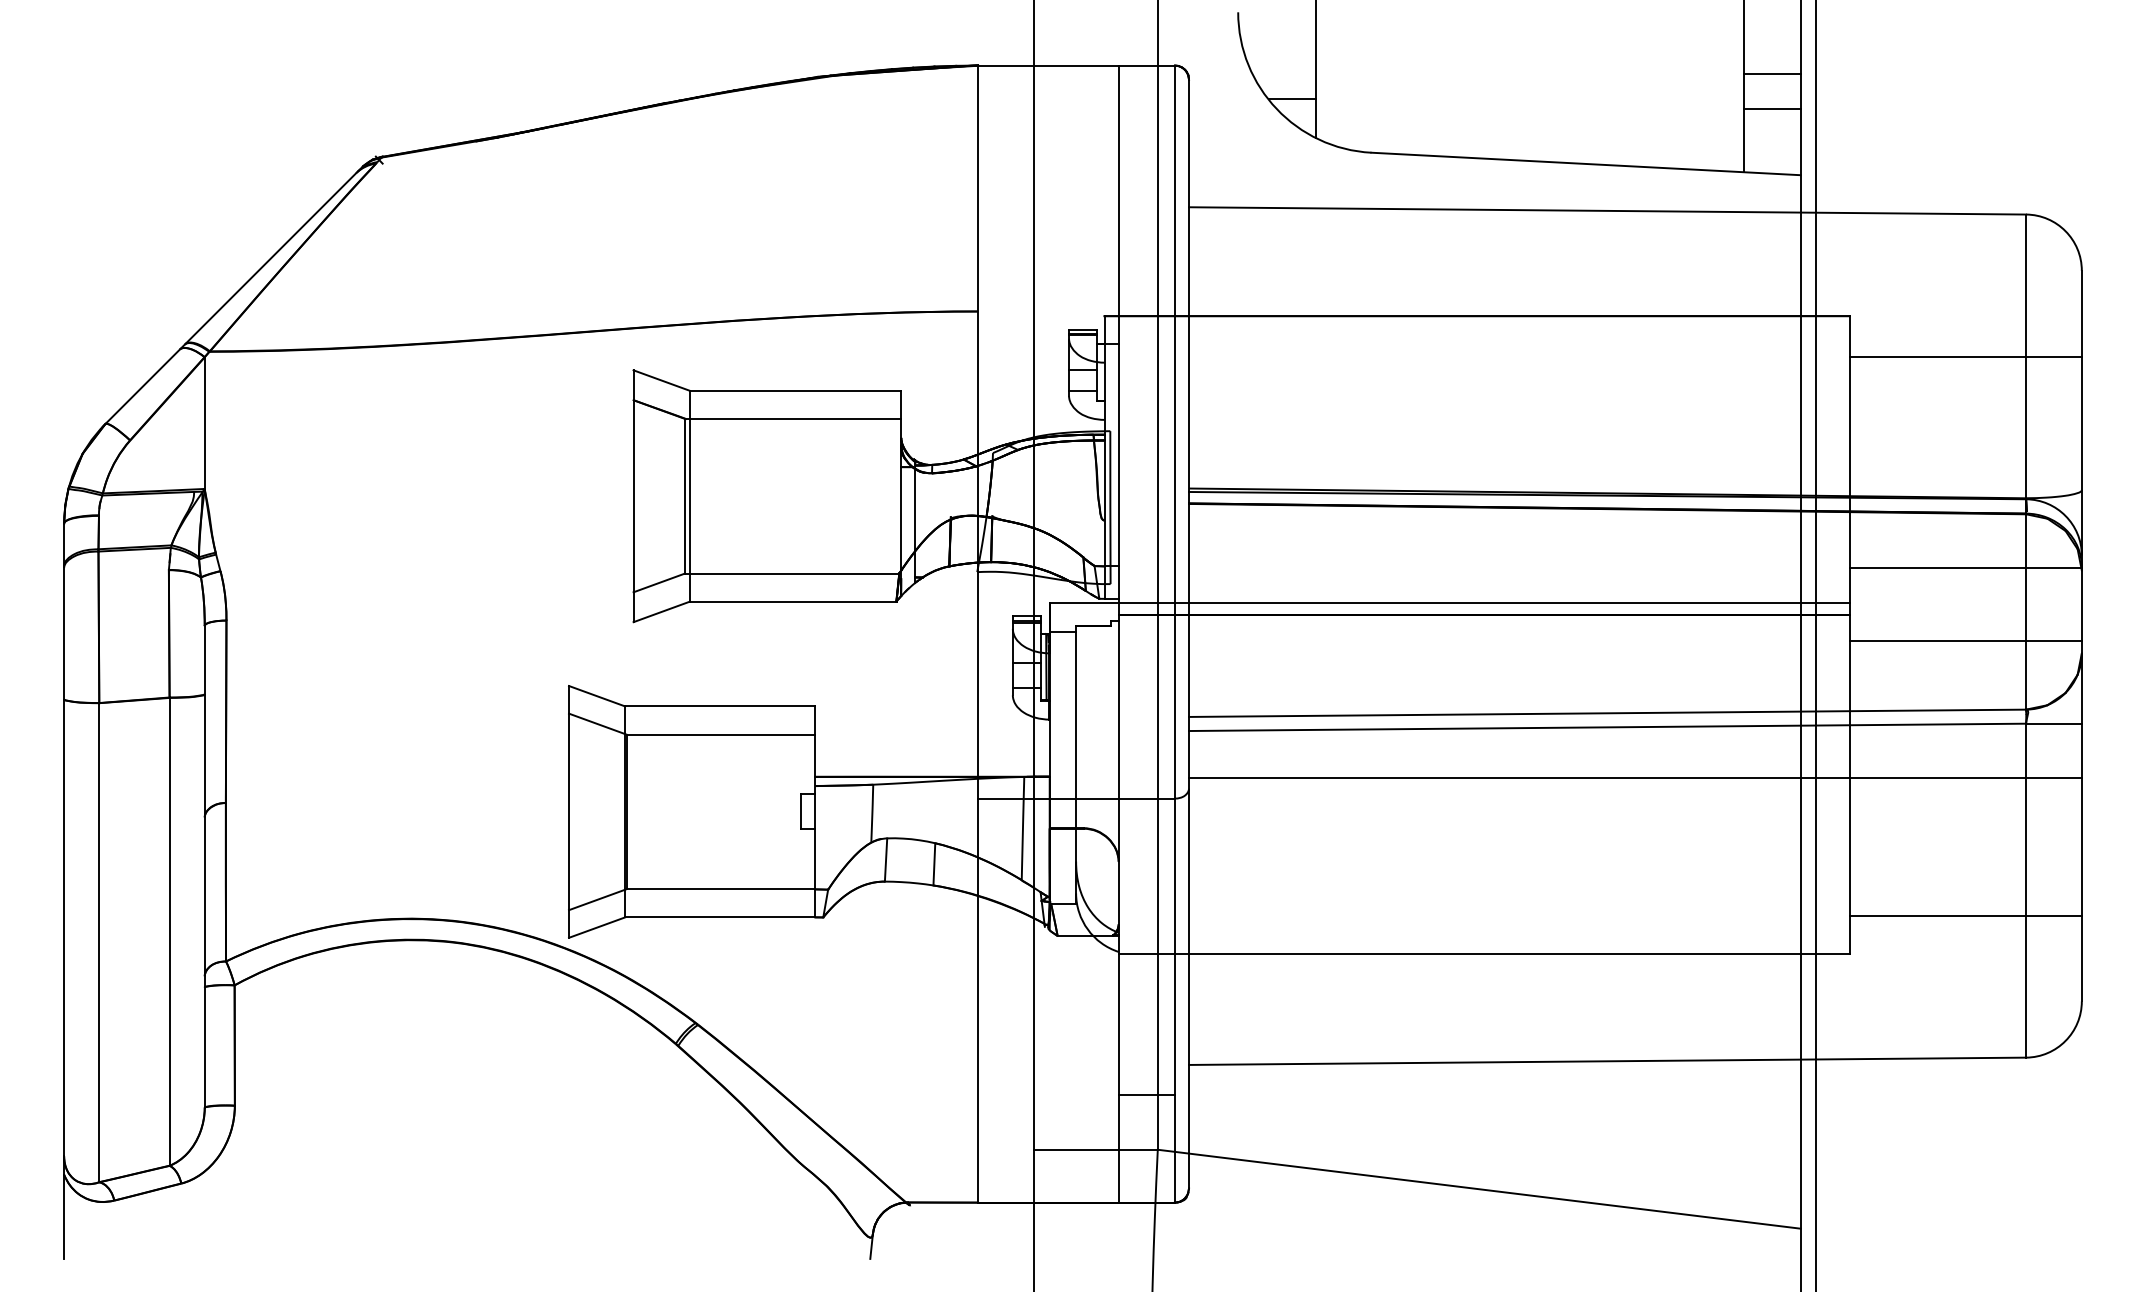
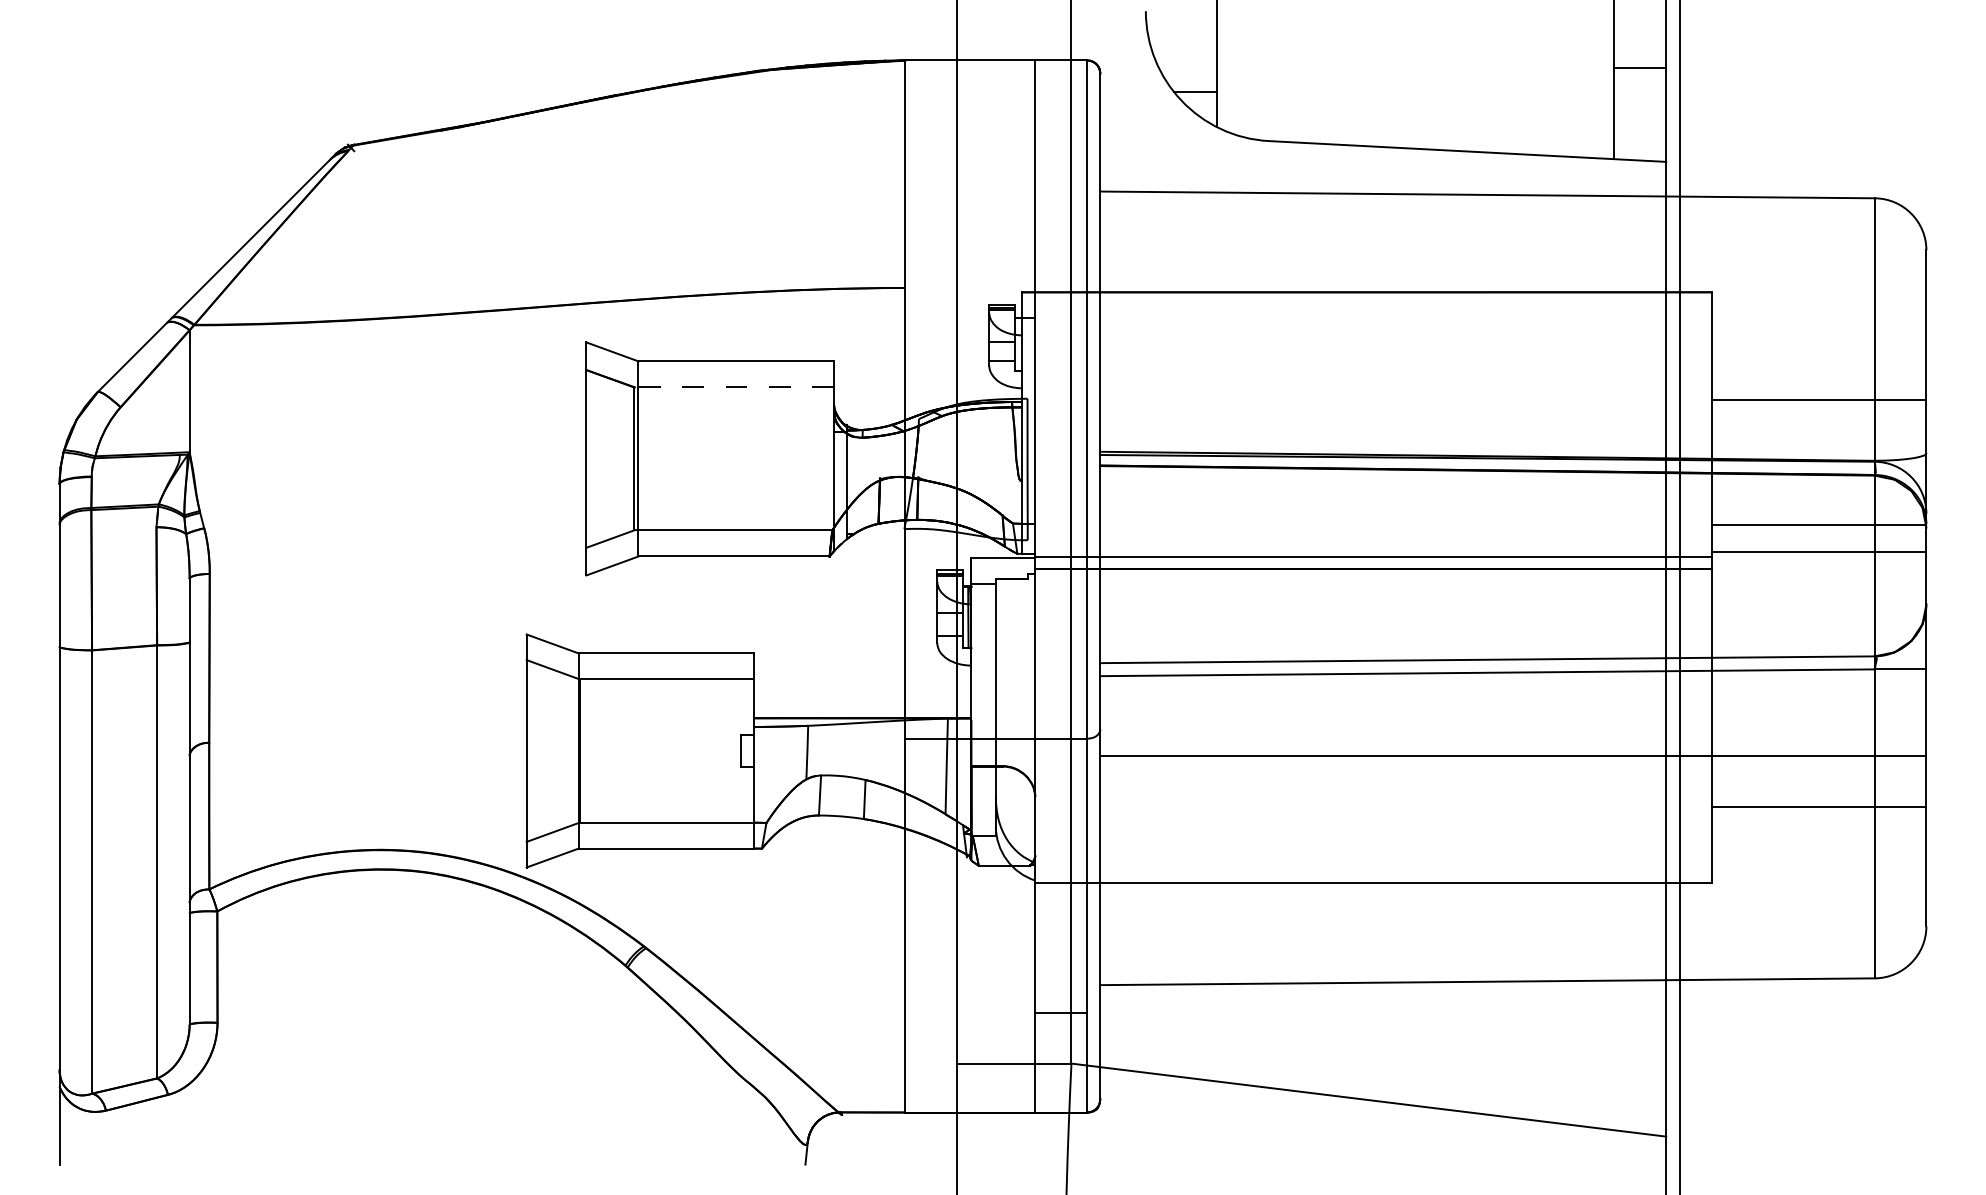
line: (1772, 108) -> (1640, 100), removed
line: (1965, 356) -> (1818, 399), moved
line: (792, 419) -> (733, 387), solid -> dashed
line: (1965, 641) -> (1818, 552), moved
line: (1635, 778) -> (1513, 756), moved
line: (1965, 915) -> (1818, 806), moved

